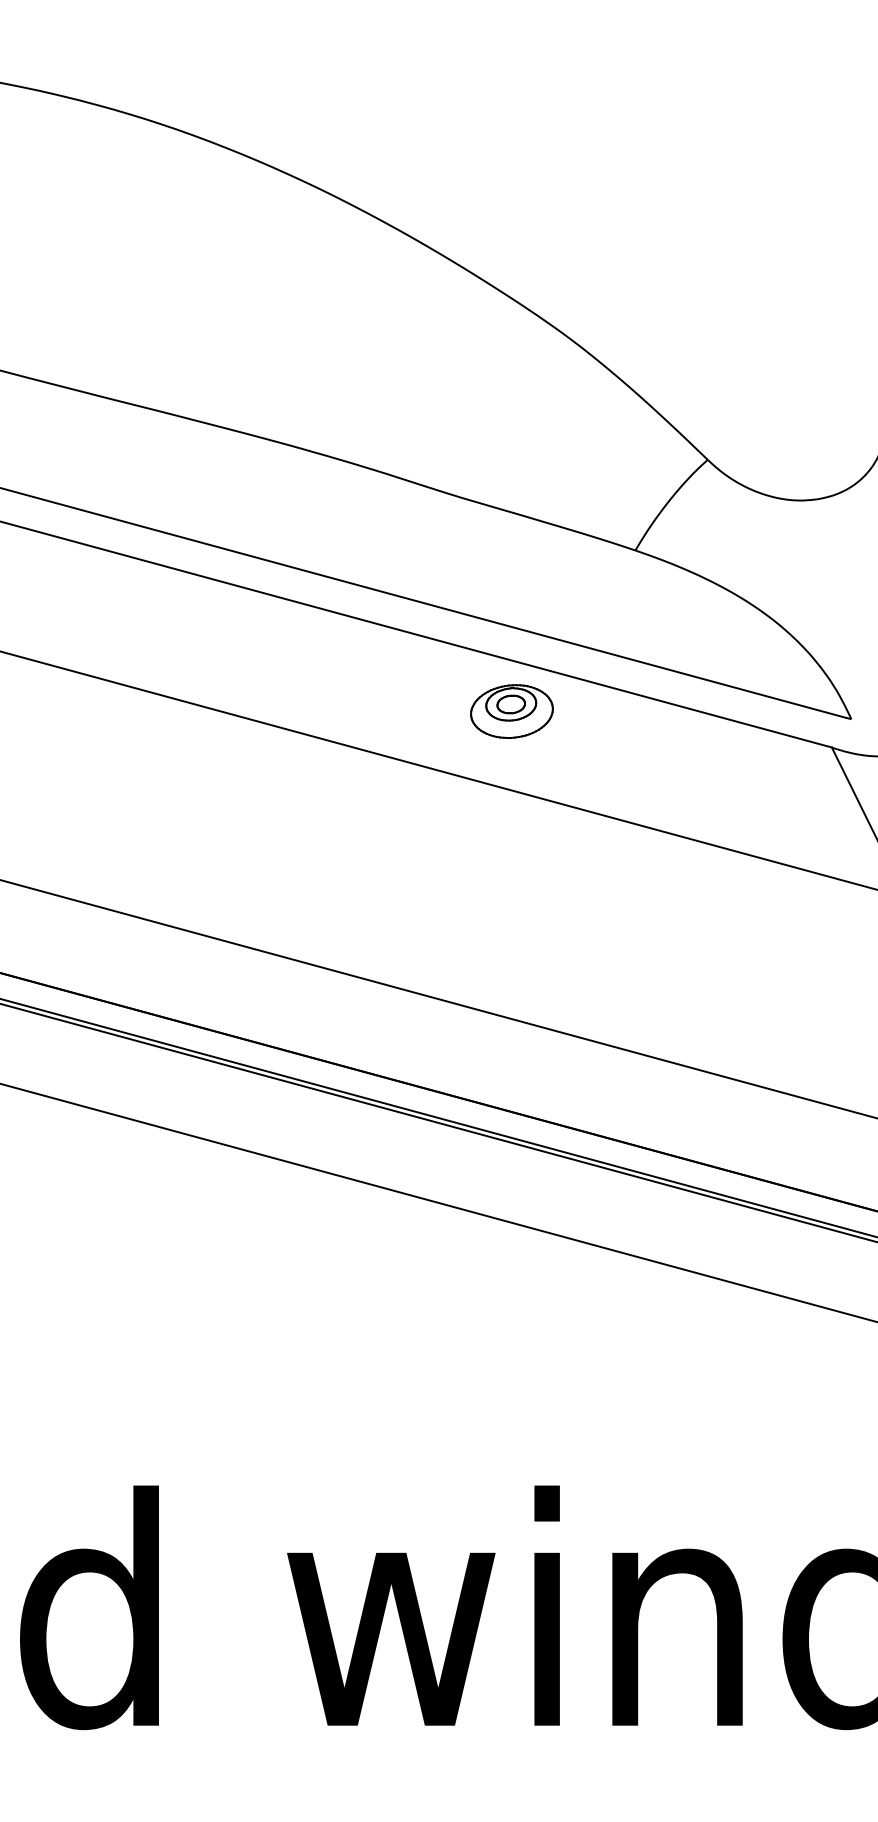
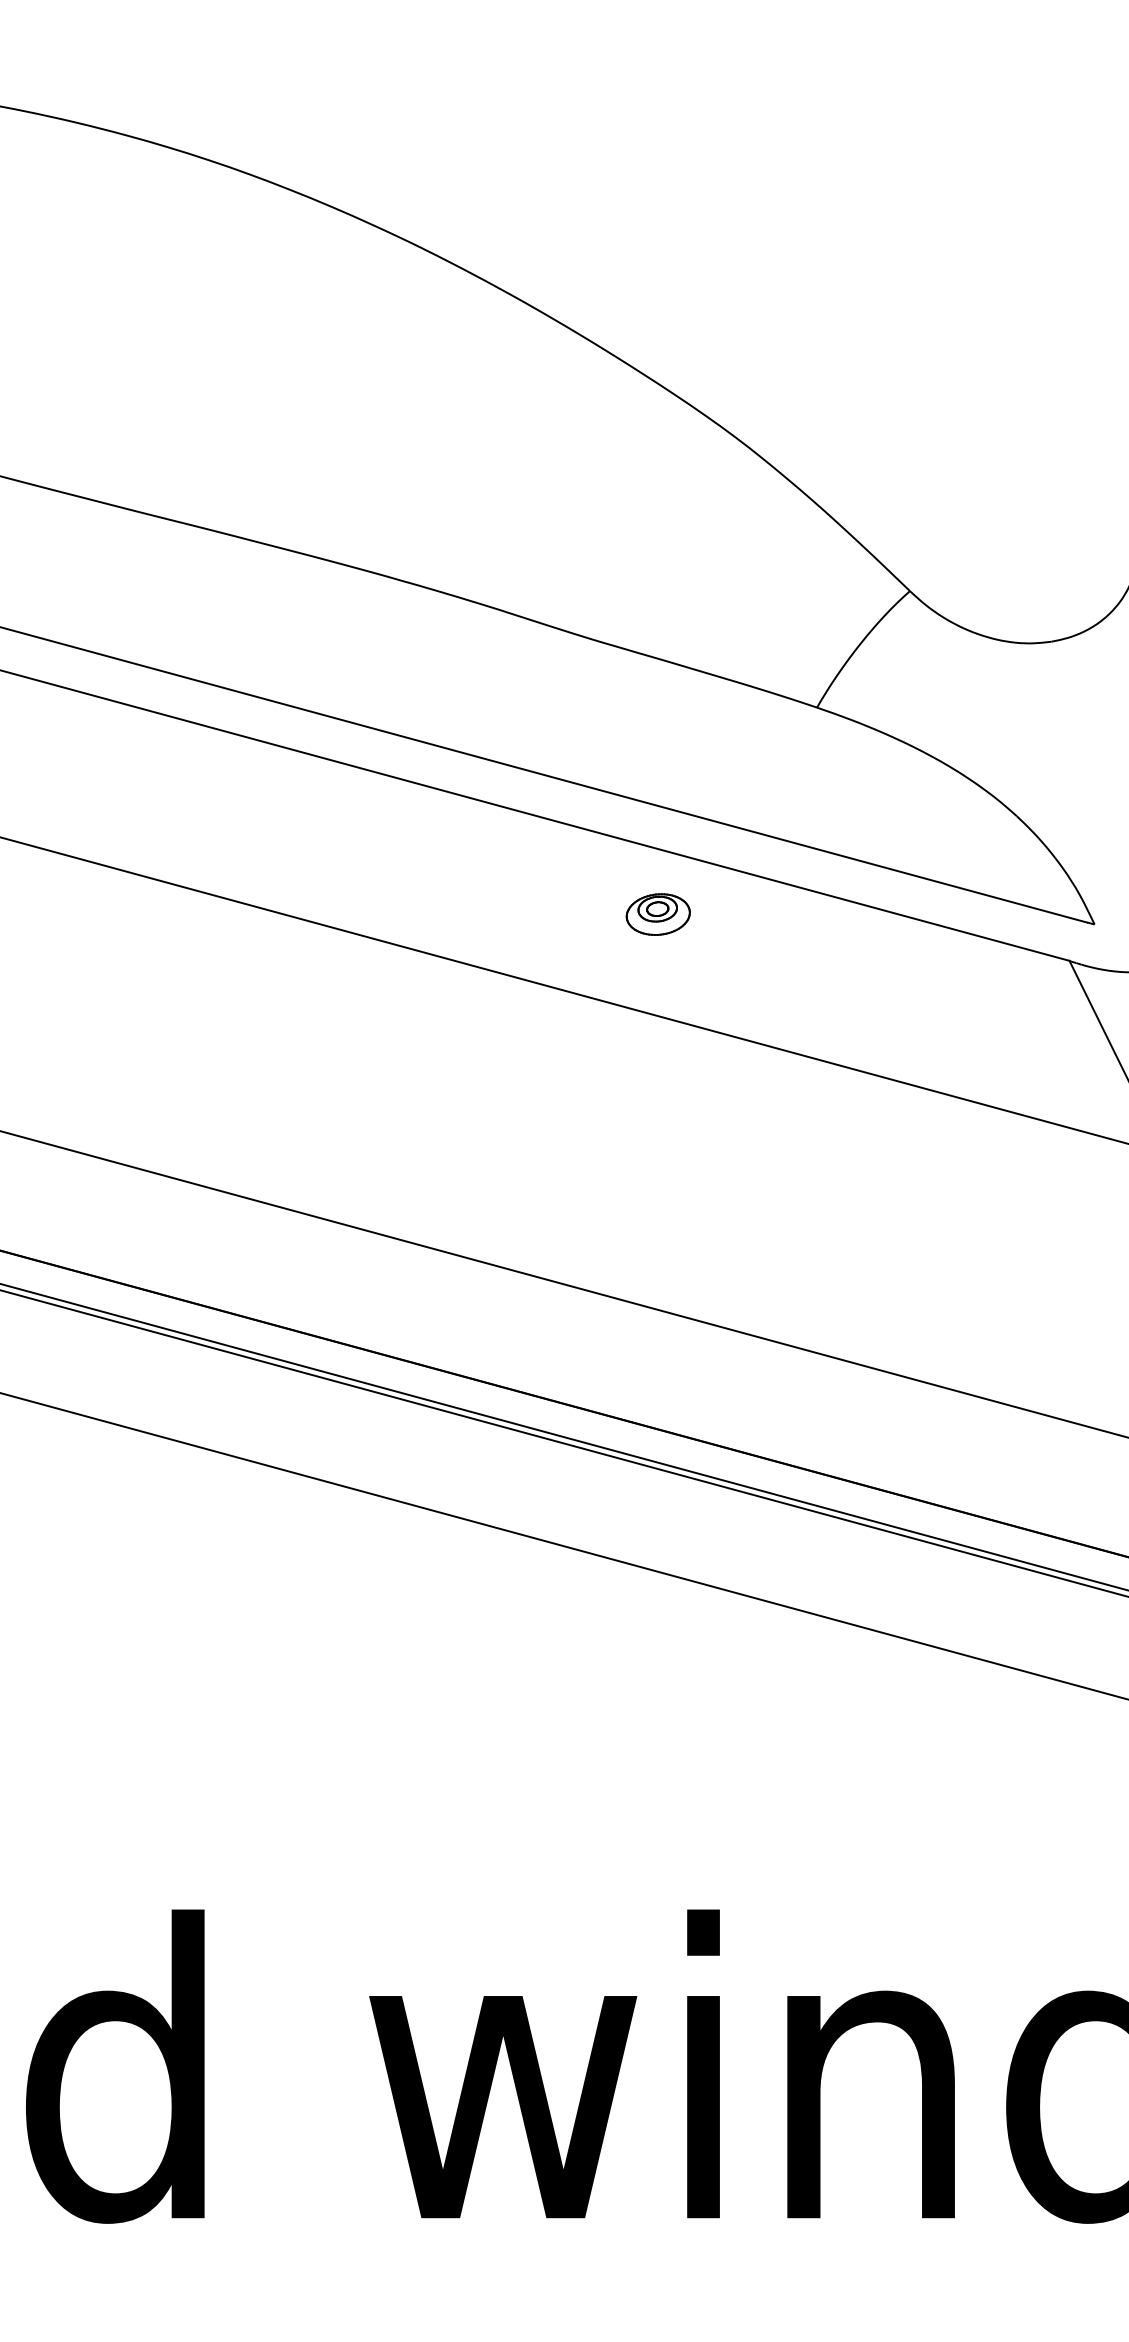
part: (511, 711) -> (657, 914), size x0.6

